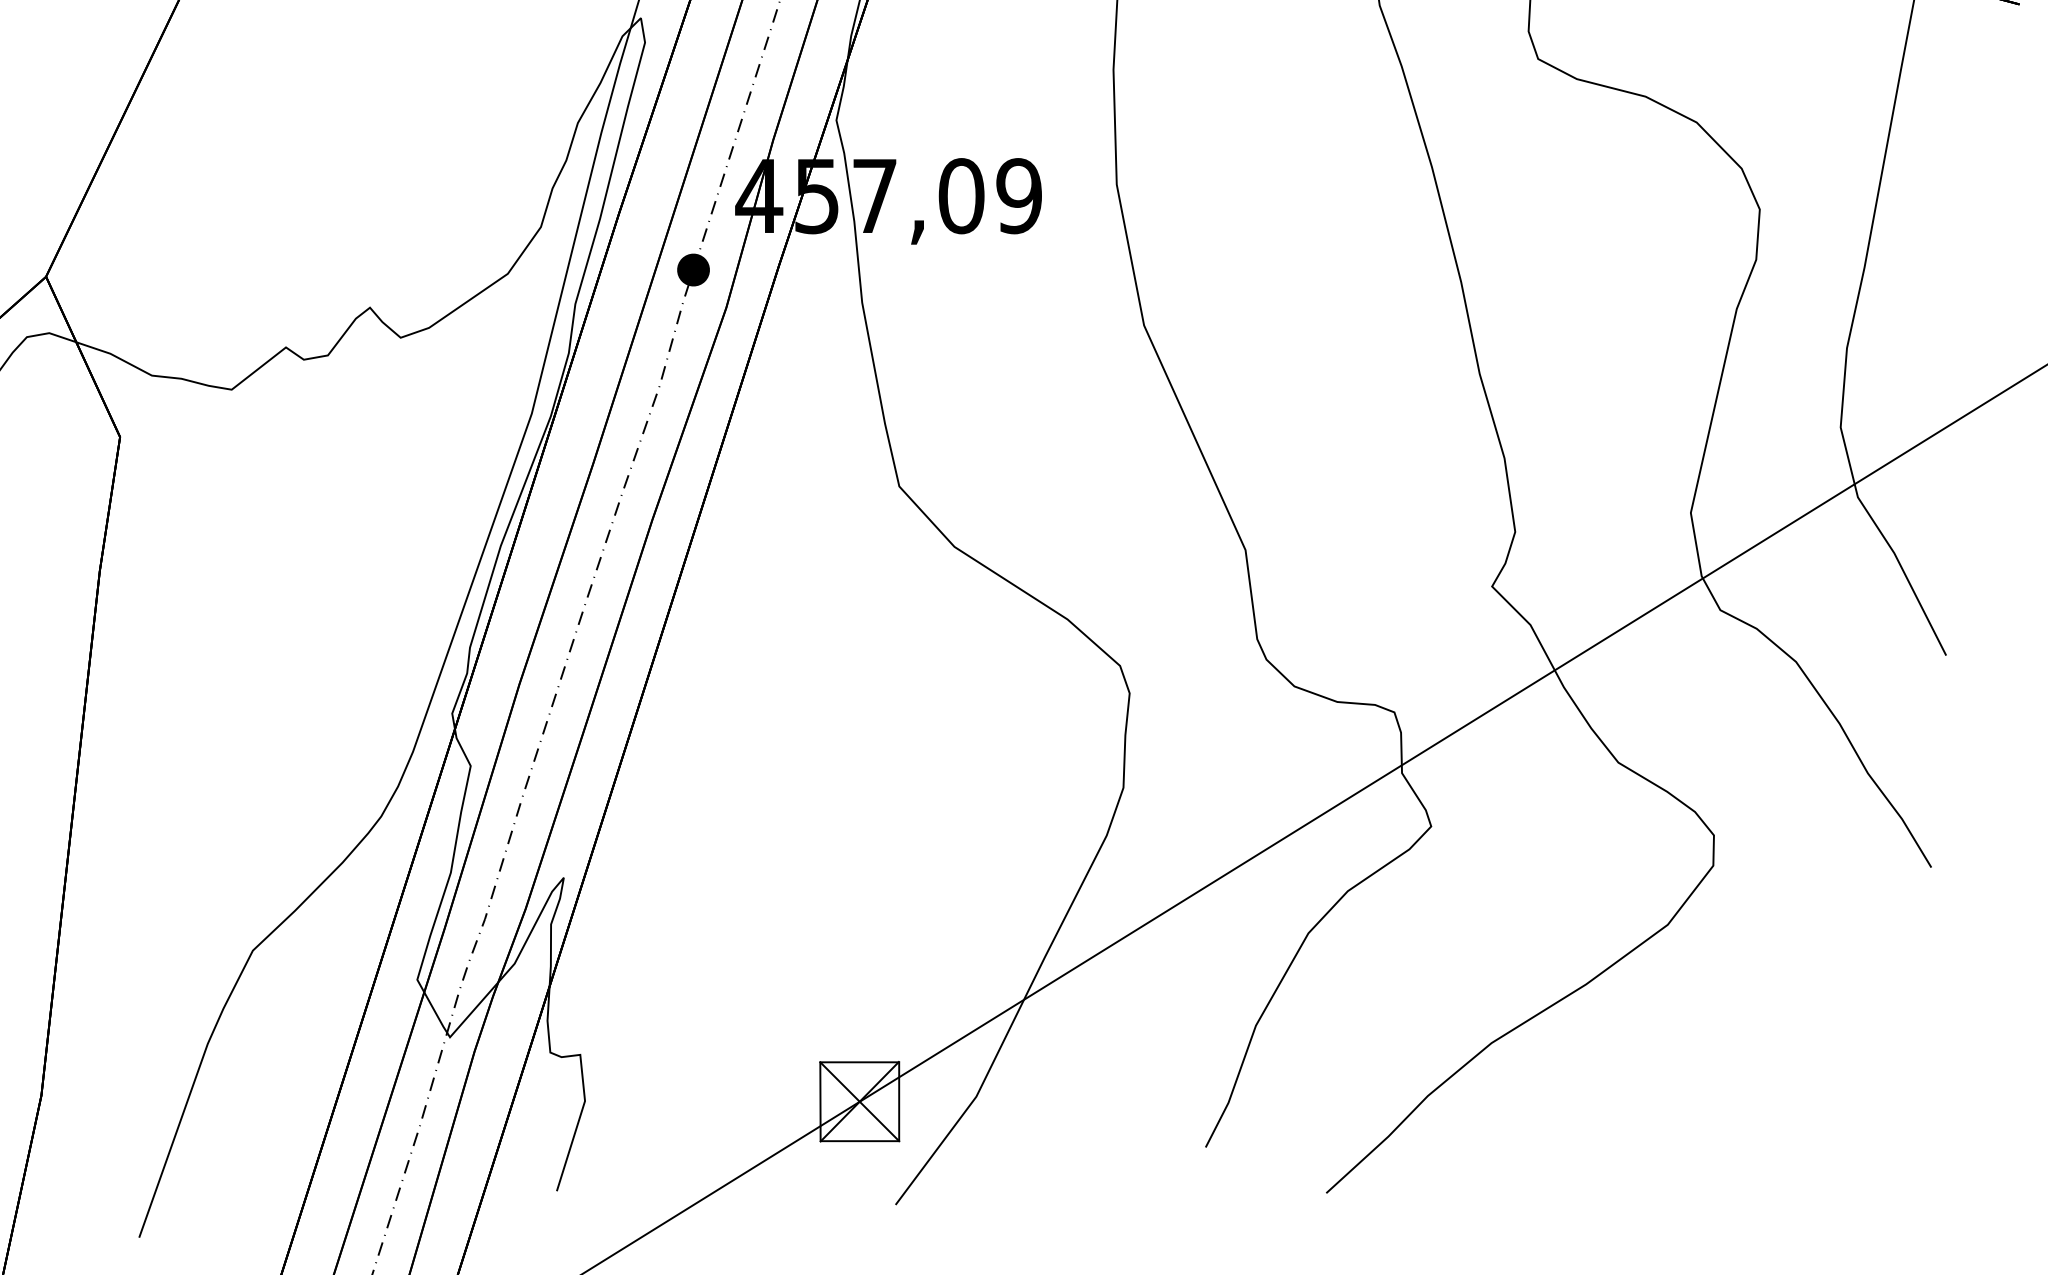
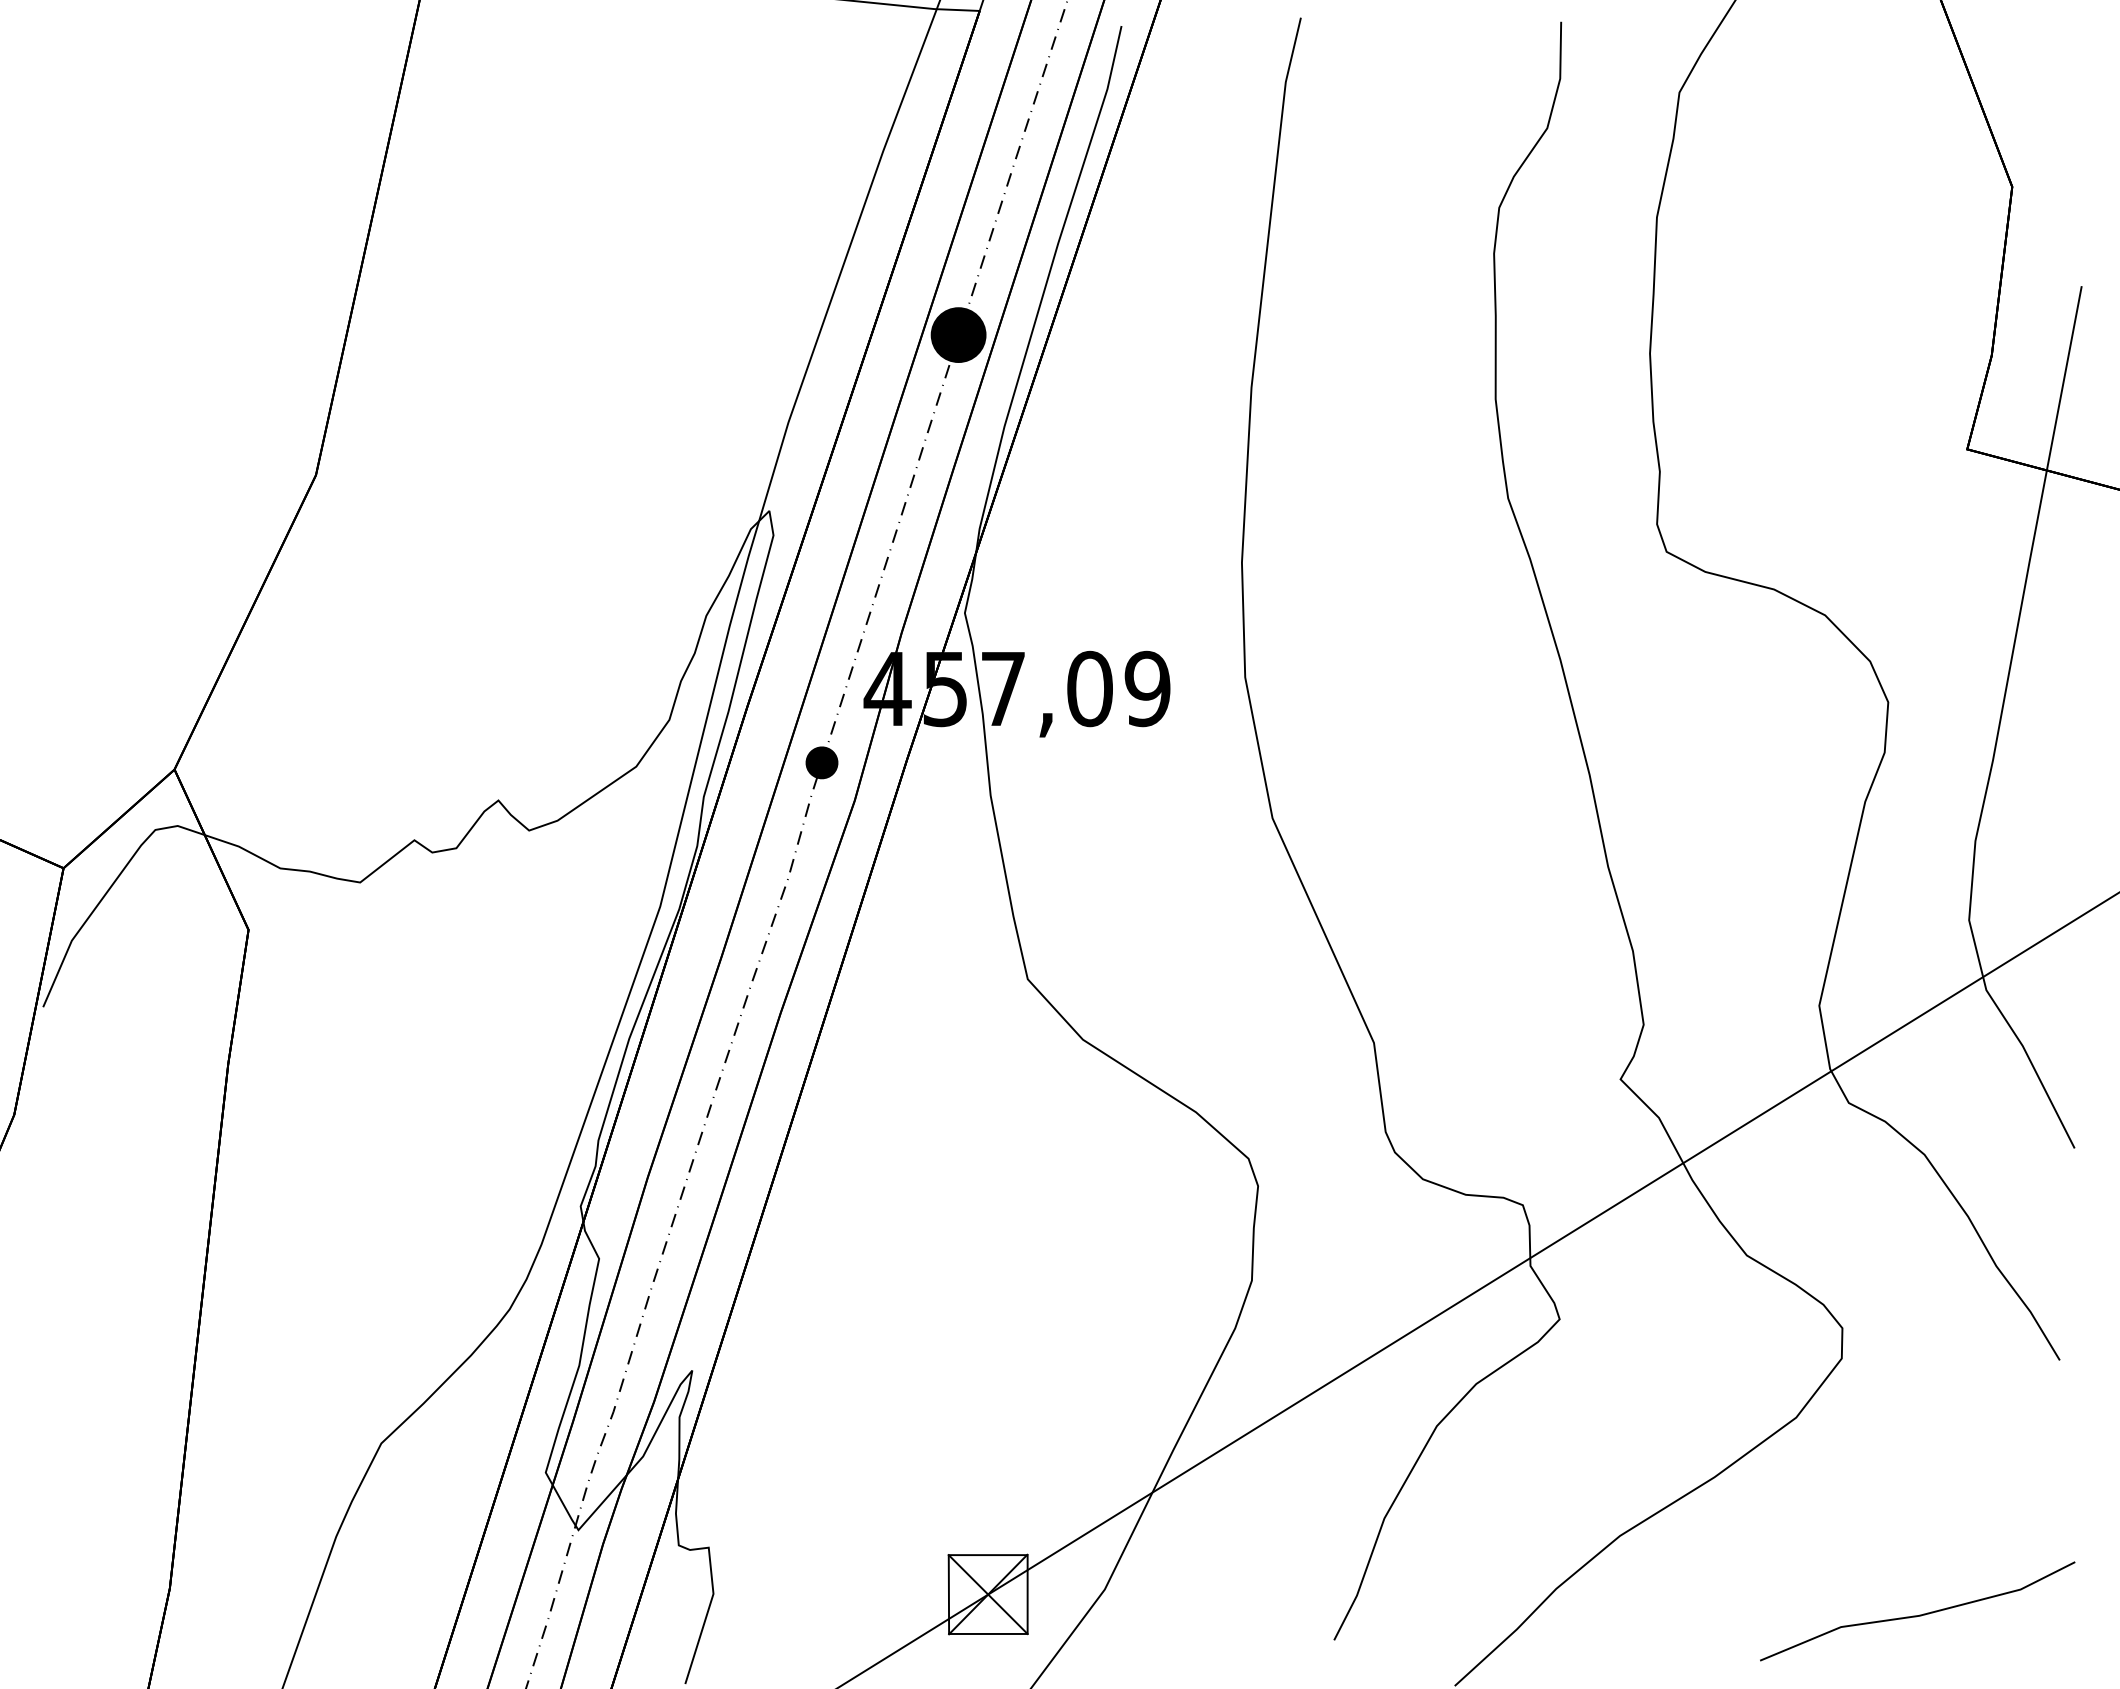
line: (1791, 1121) -> (1919, 1614), added

